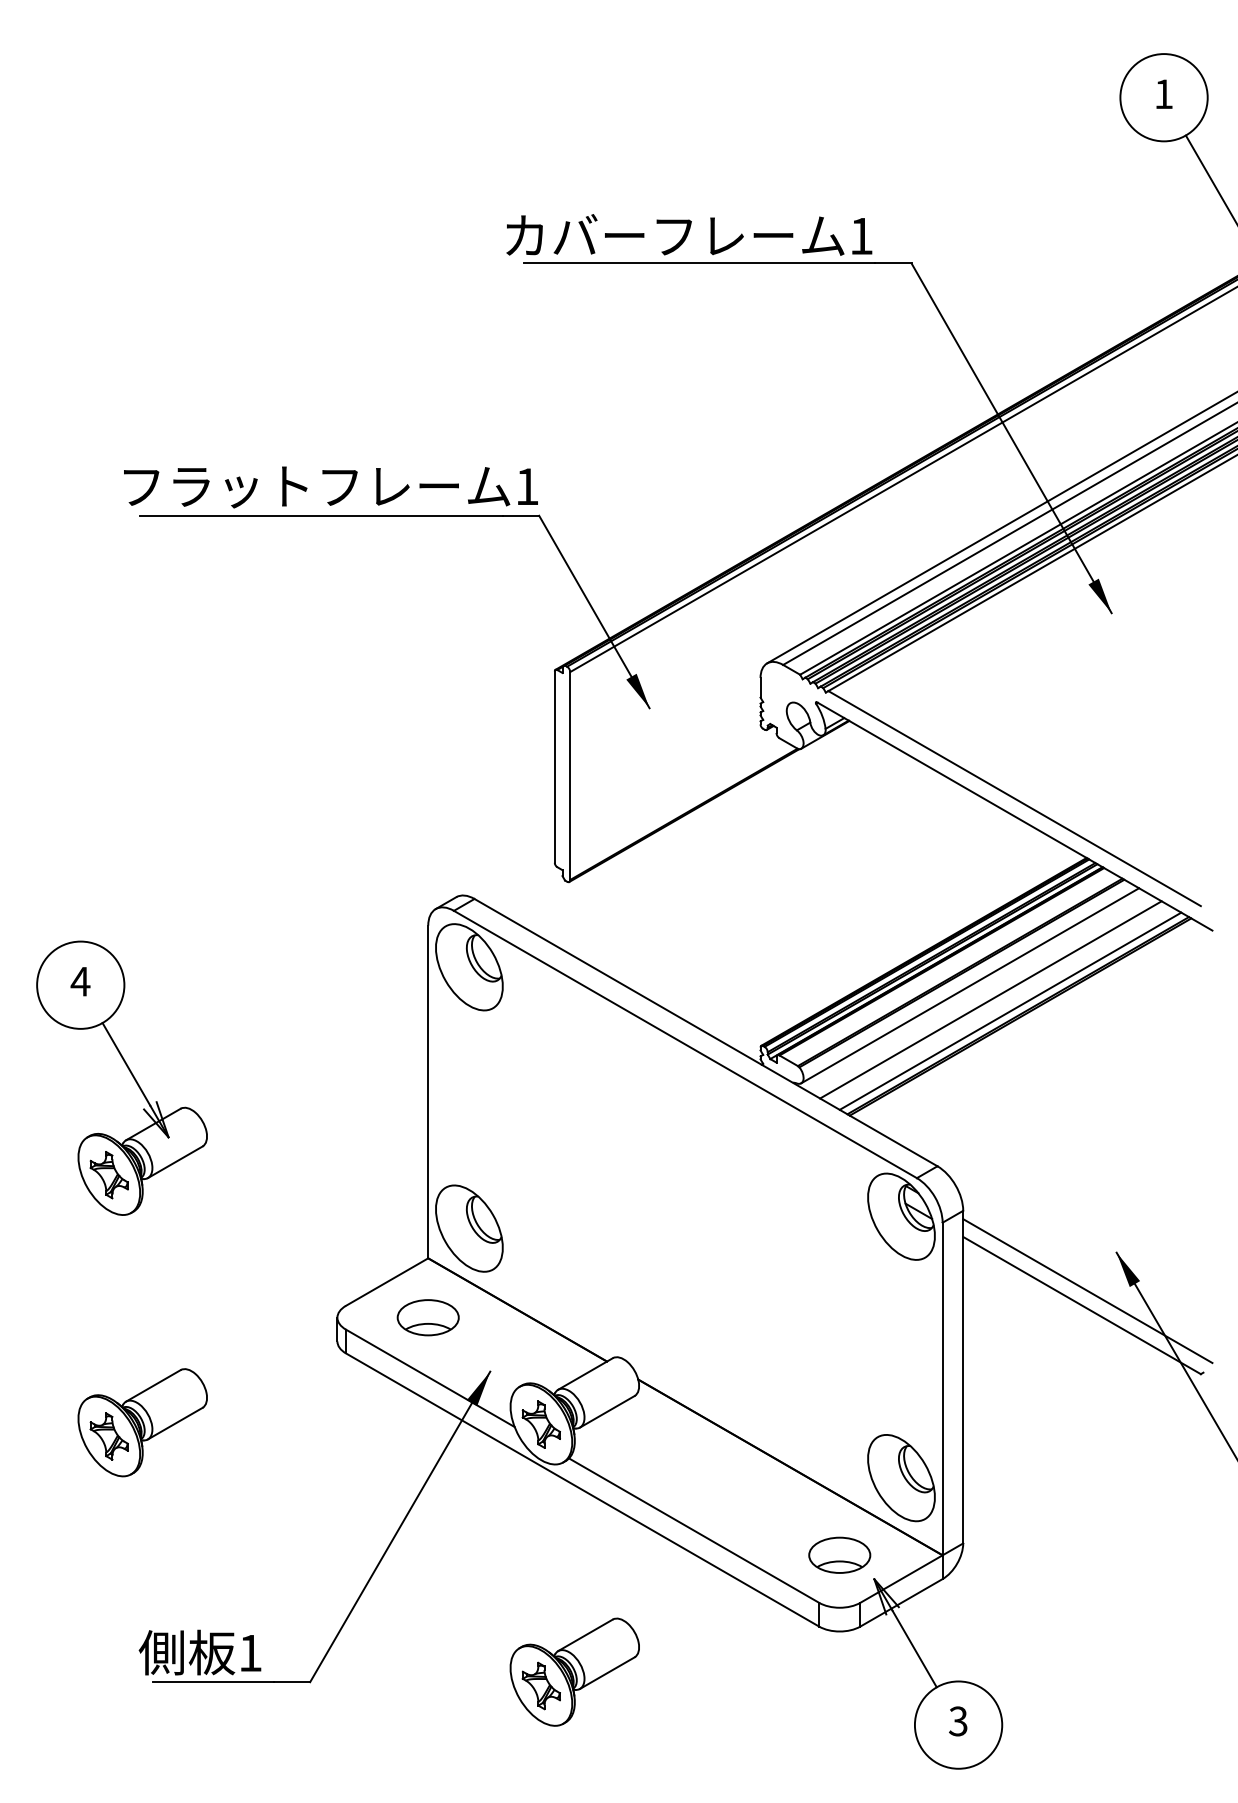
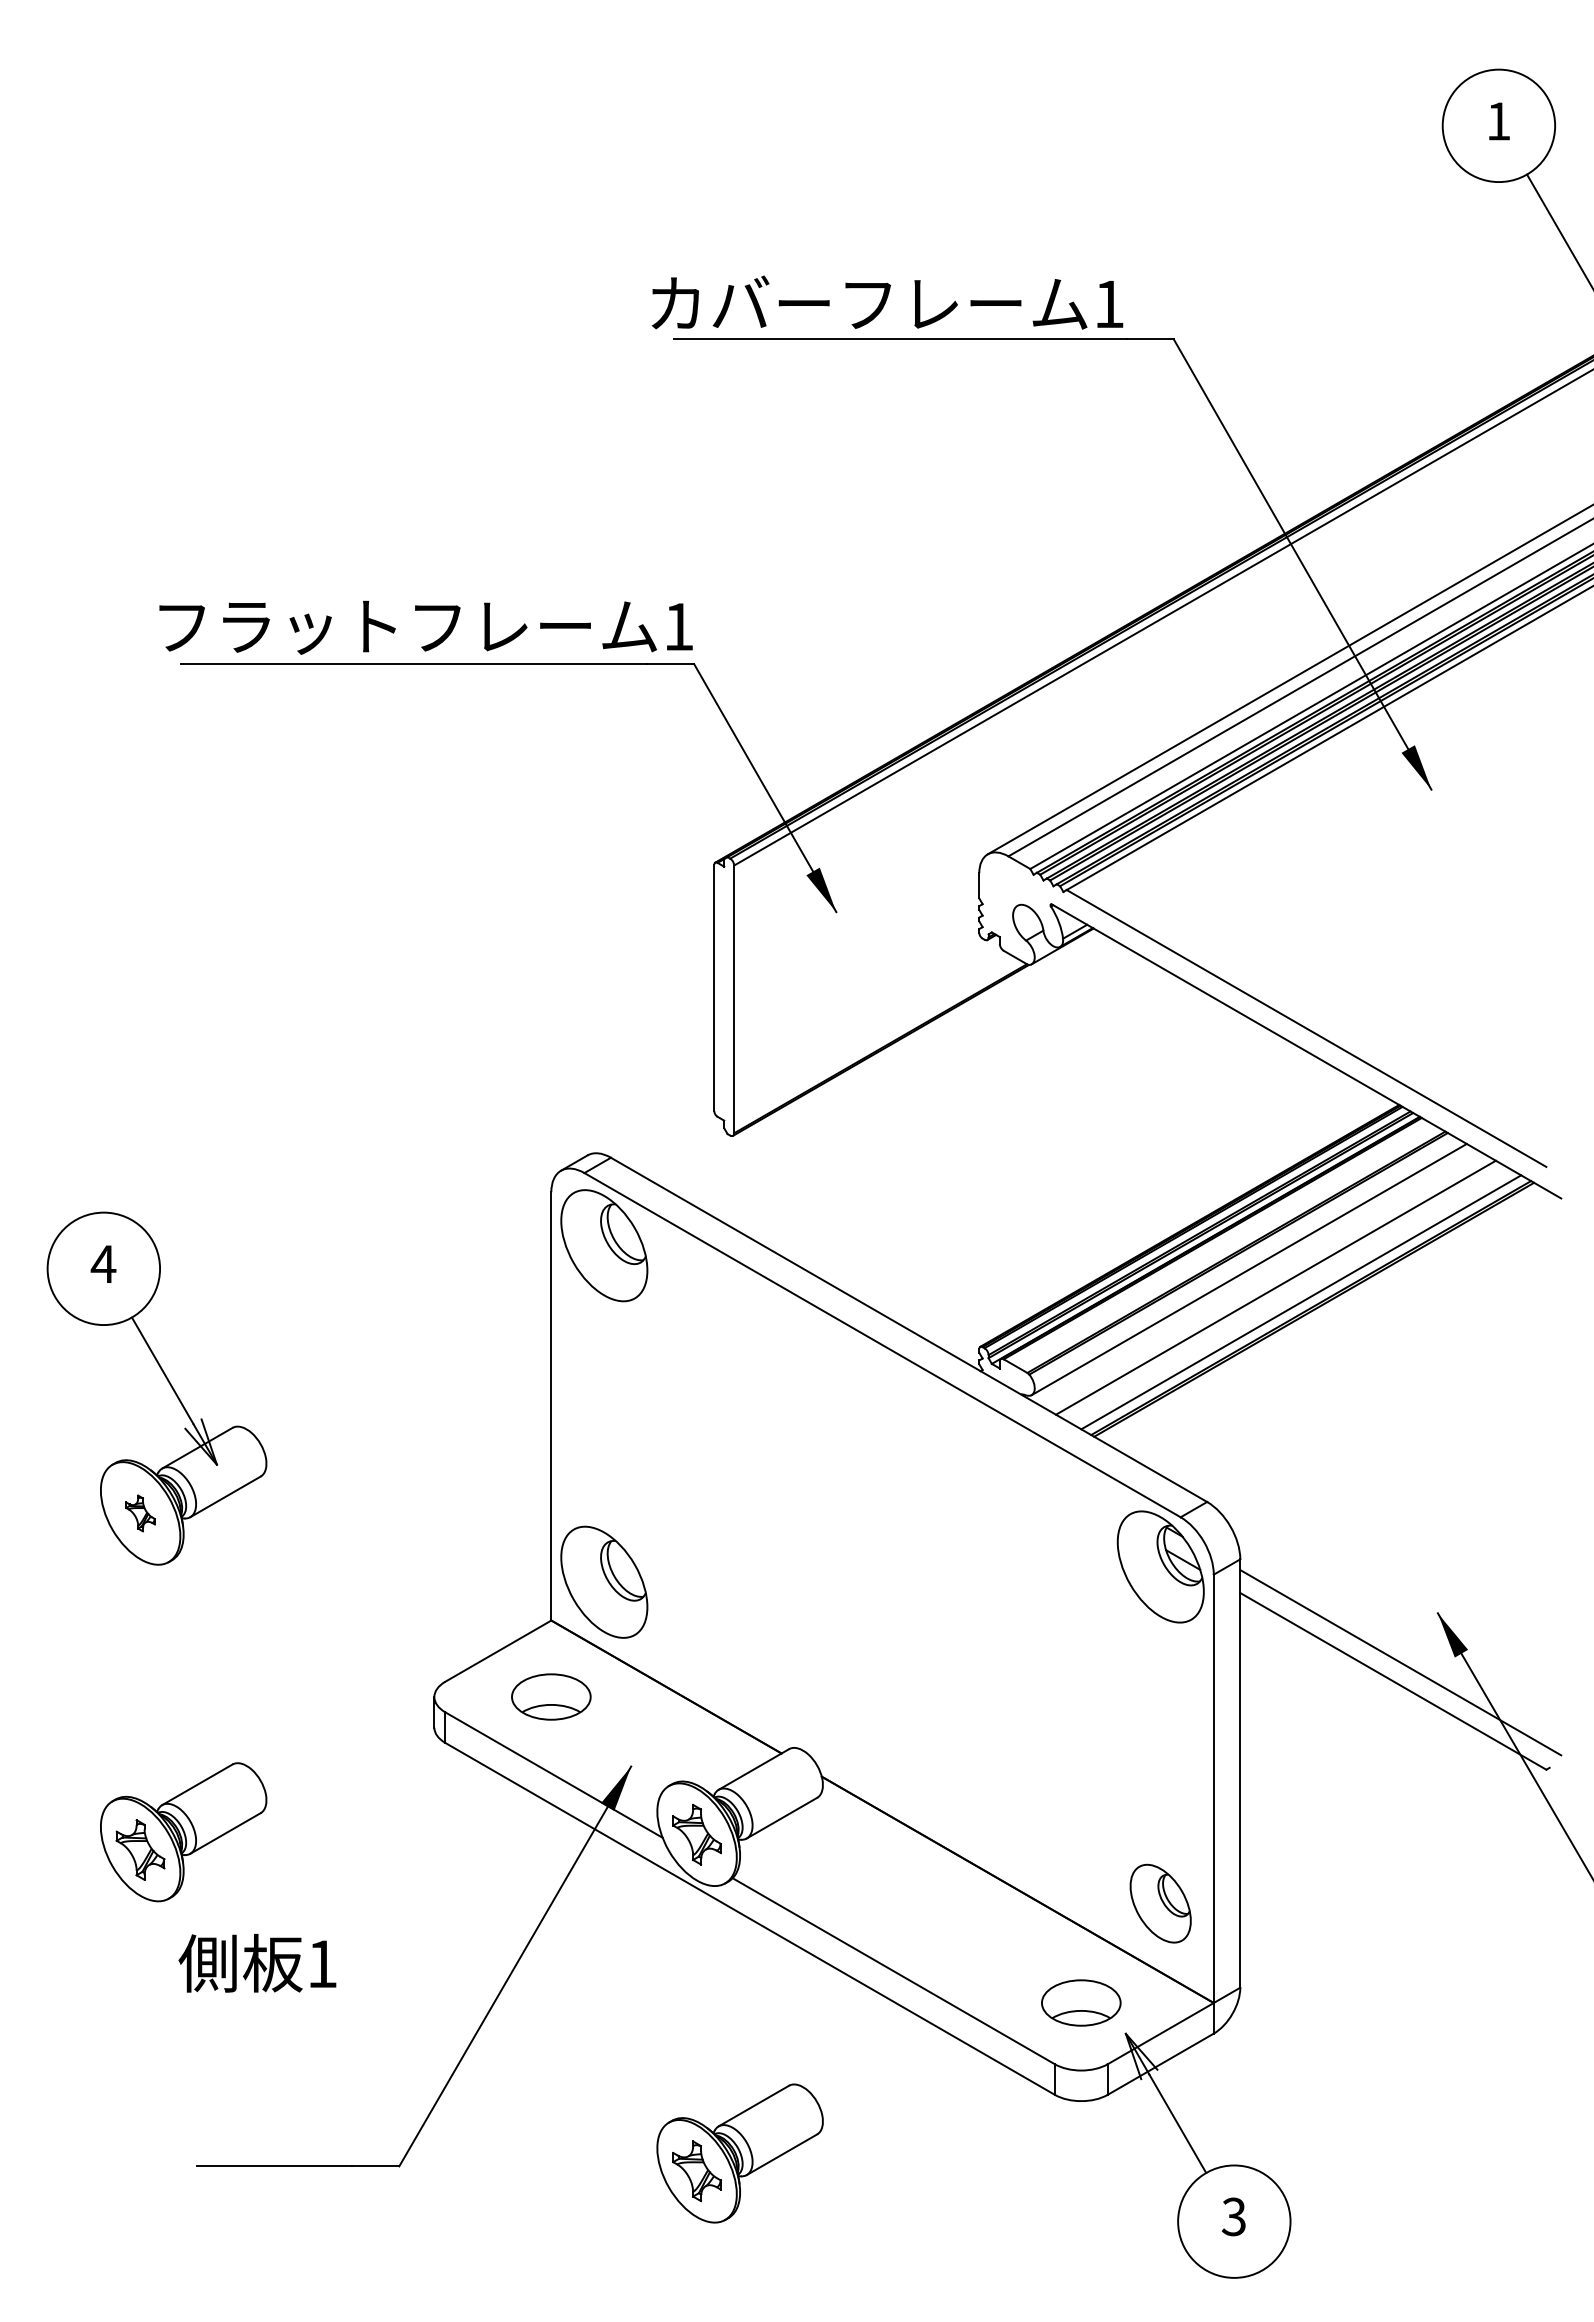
part: (109, 1175) -> (140, 1513), size x0.6
part: (901, 1478) -> (1160, 1903), size x0.7
text: (200, 1652) -> (257, 1963), moved

